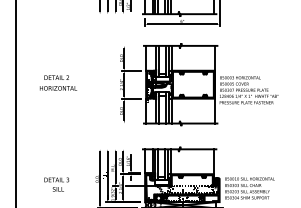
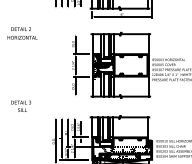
text: (58, 82) -> (22, 33), moved
text: (56, 184) -> (20, 106), moved

